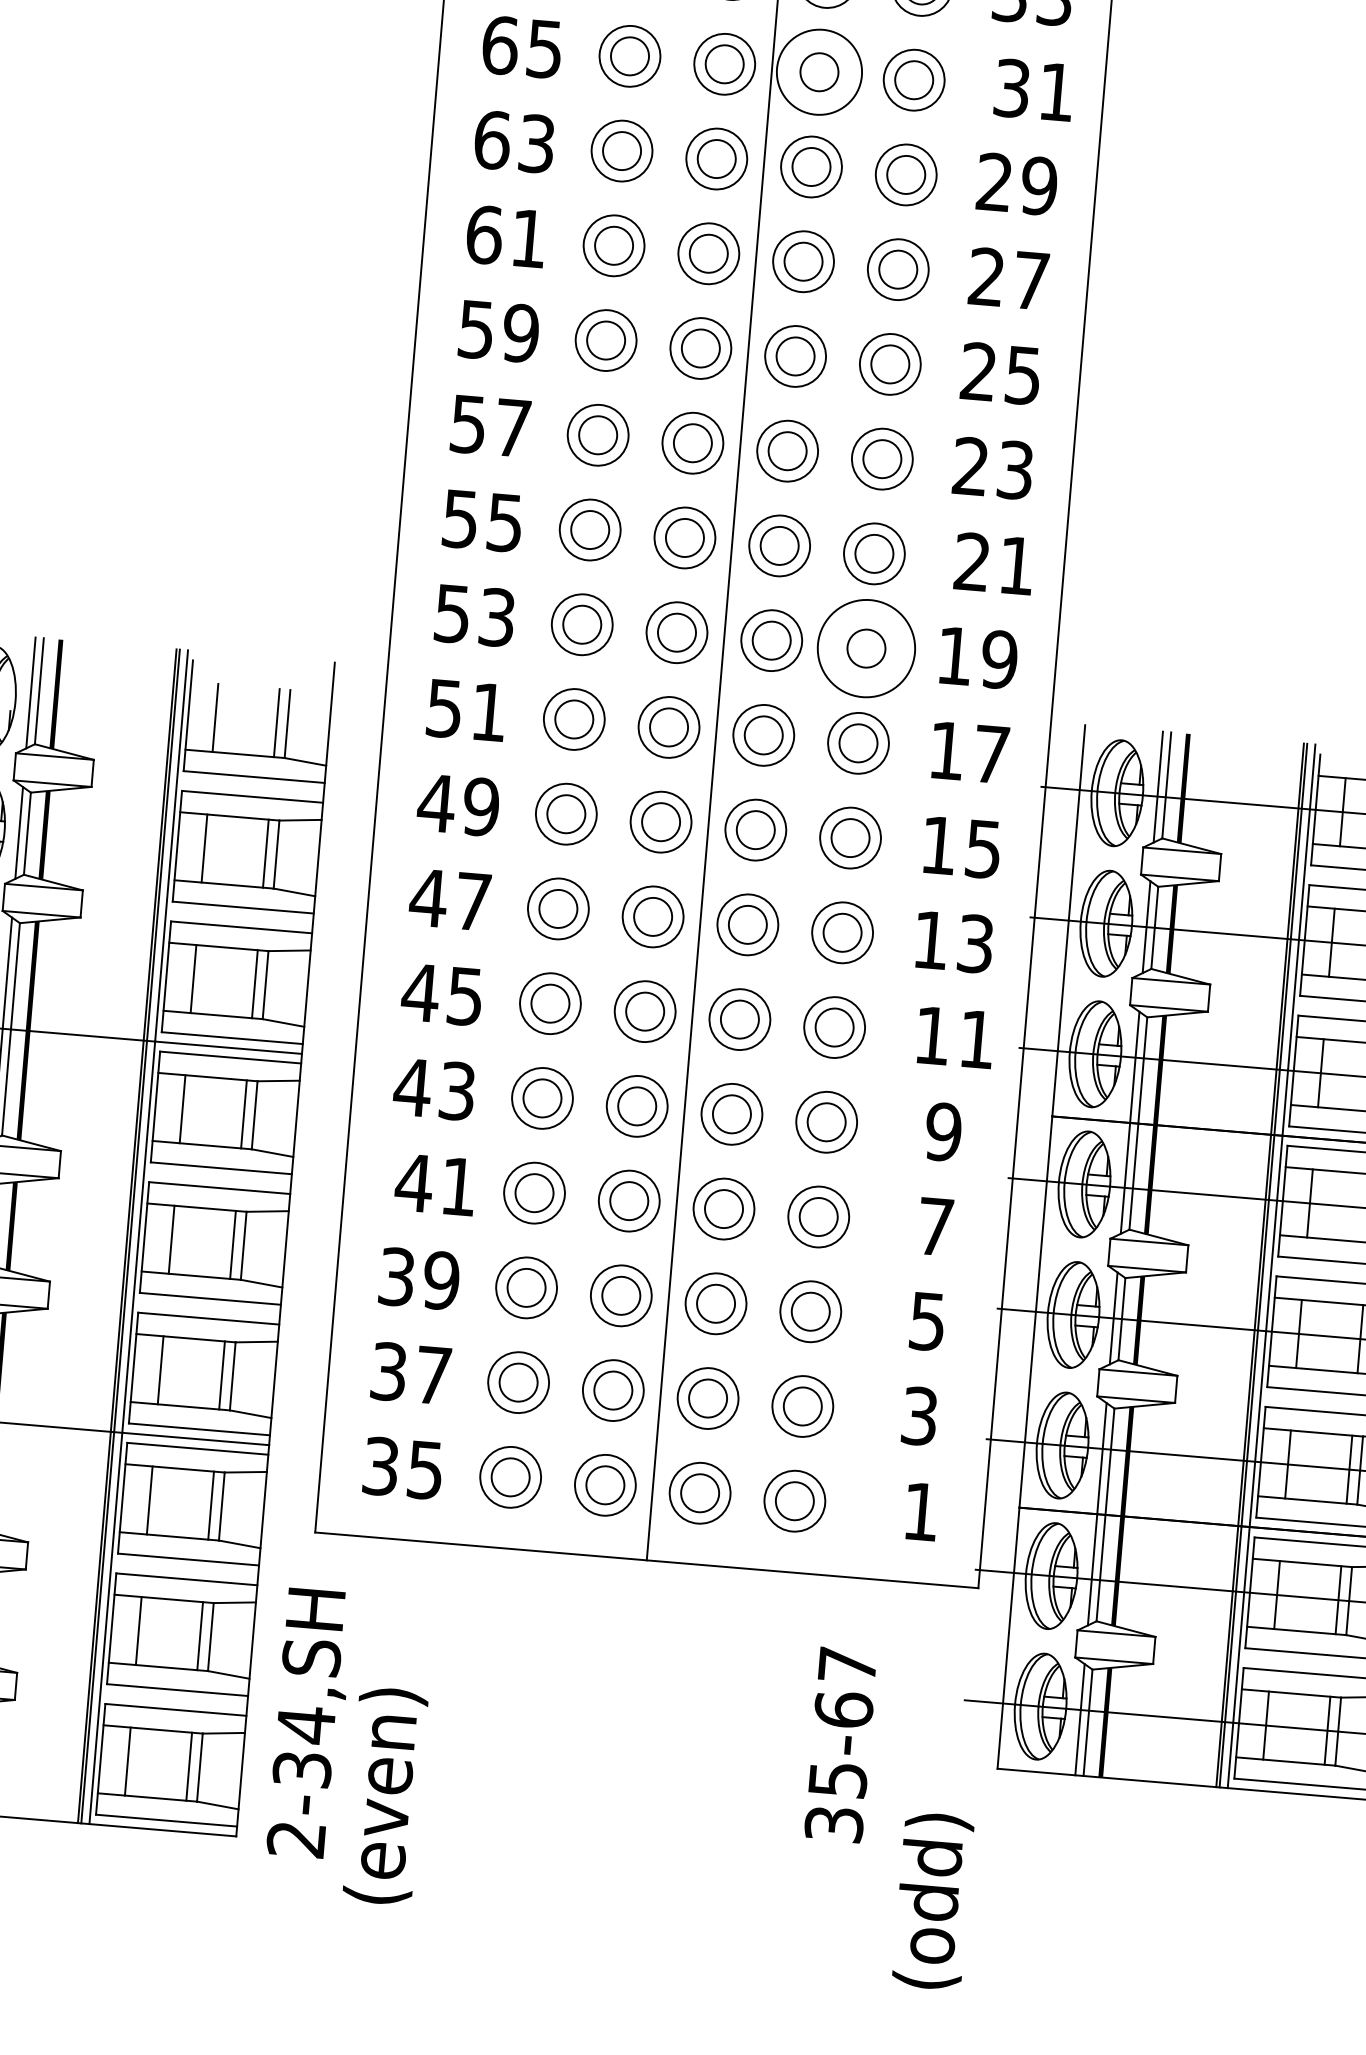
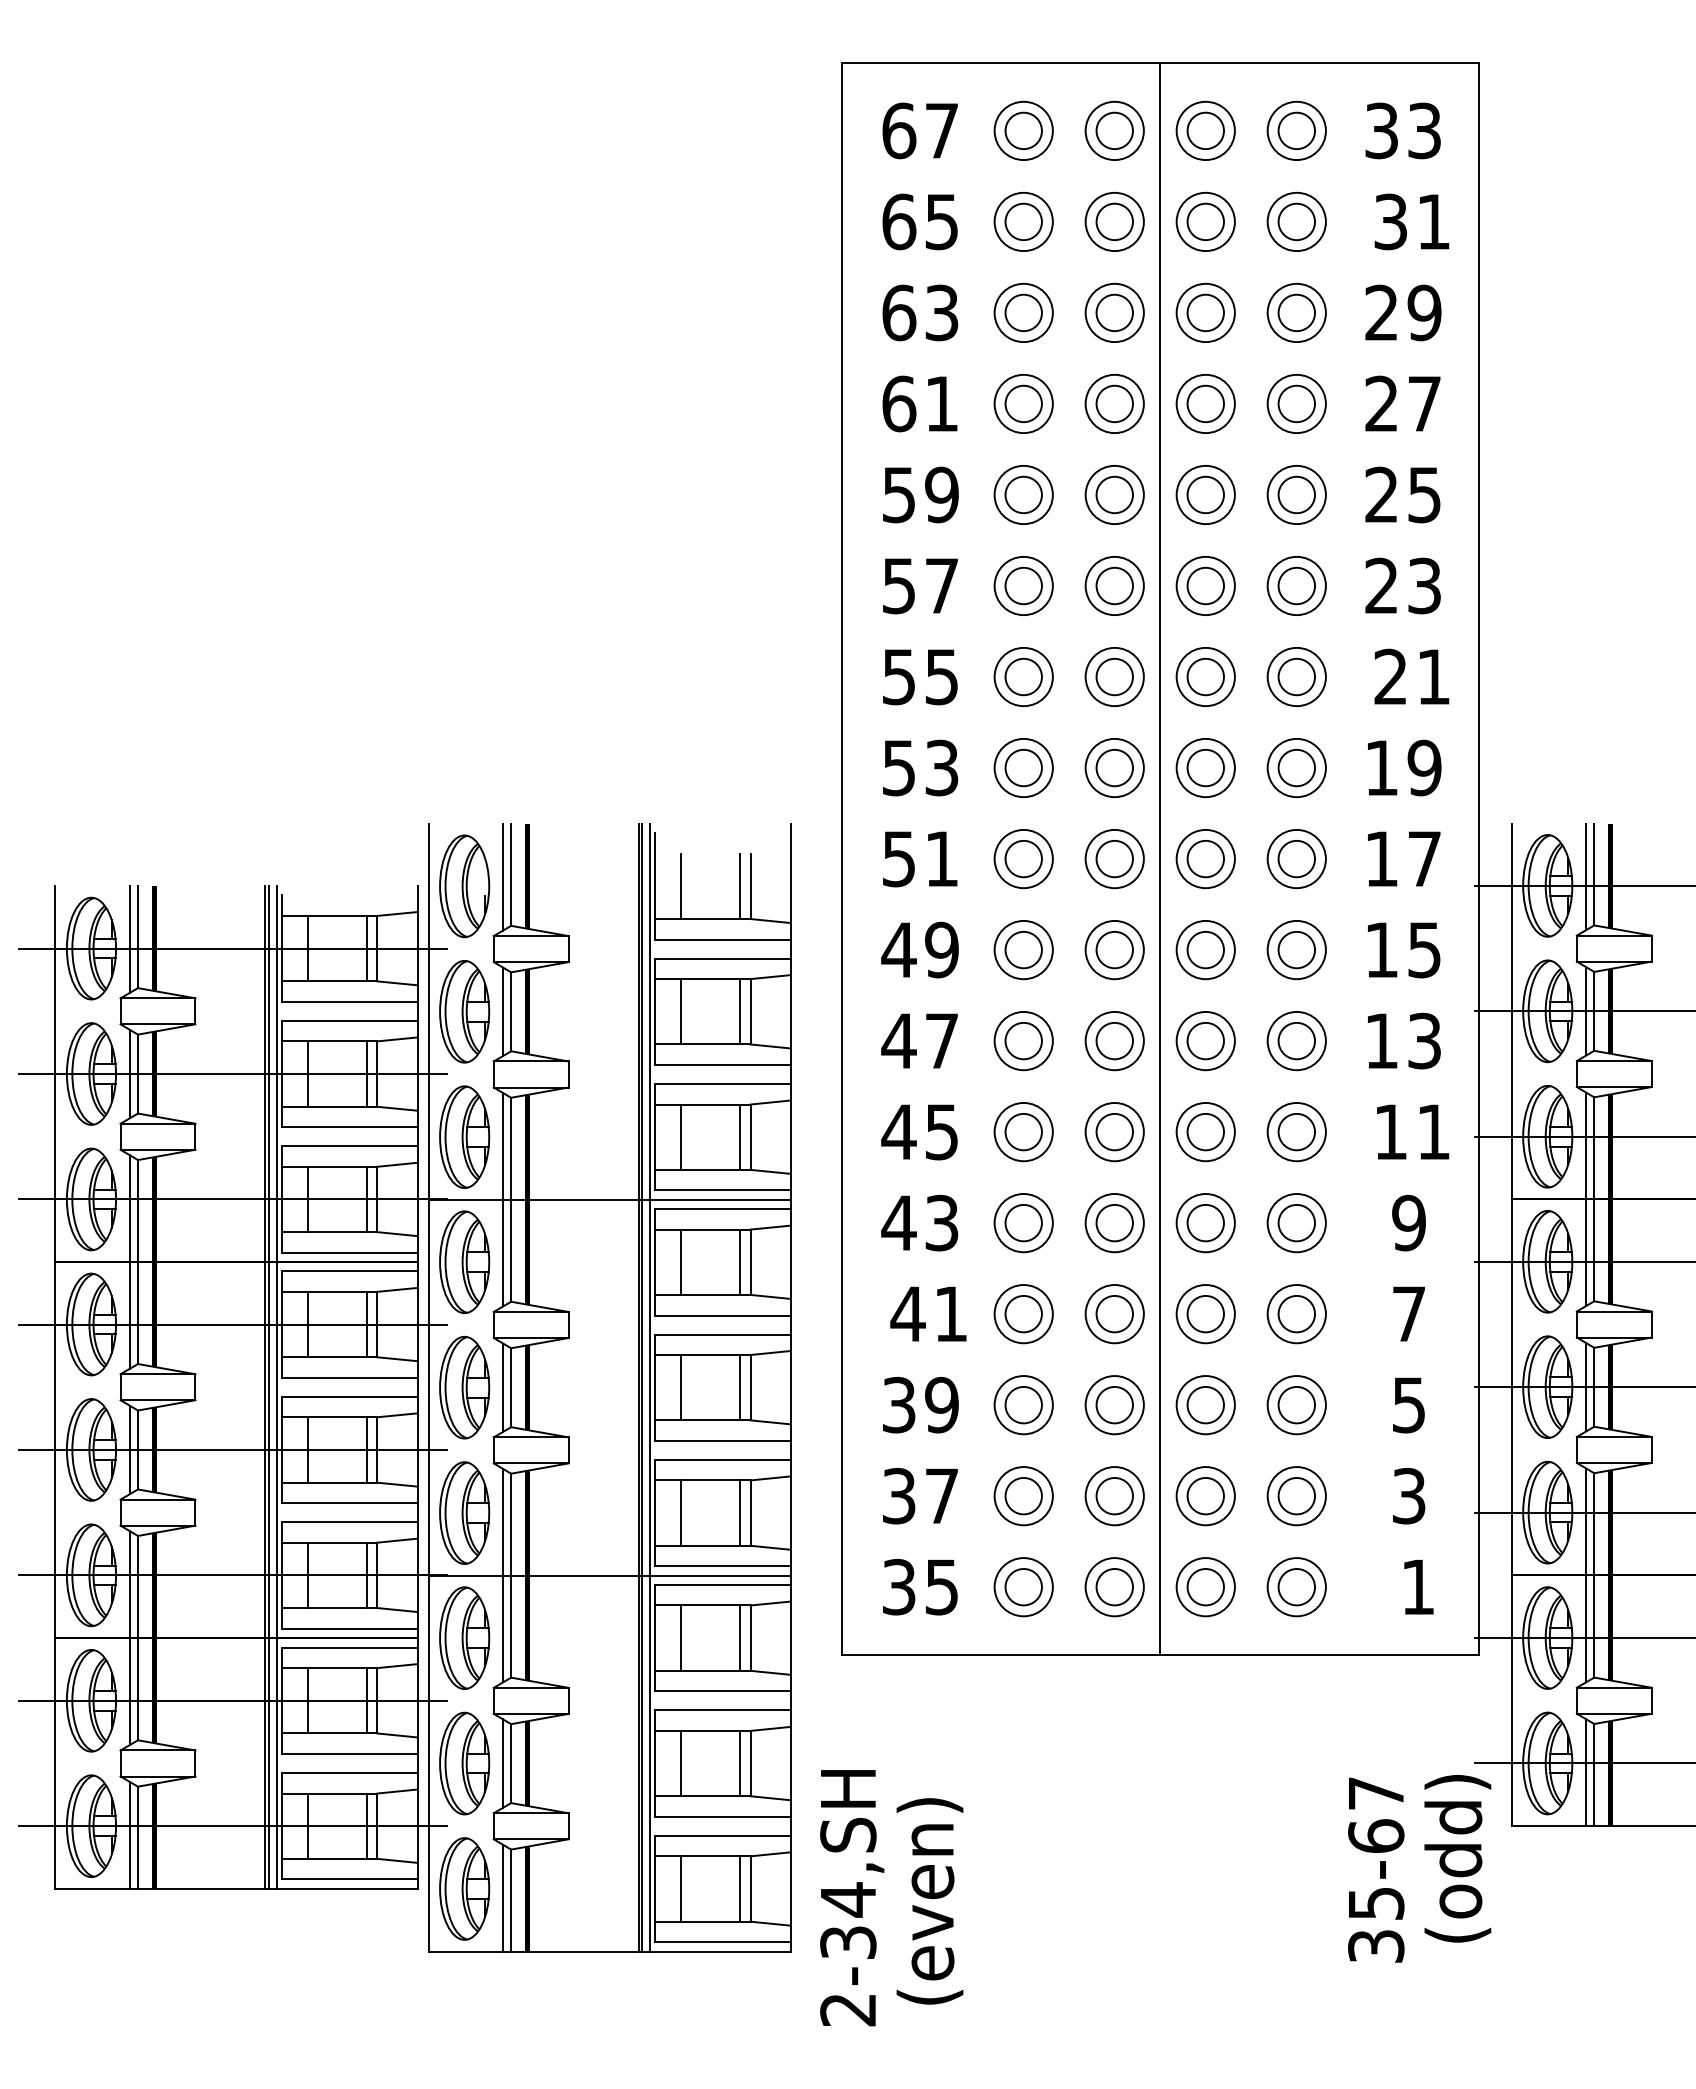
circle: (819, 71) -> (1205, 221), size x0.71
circle: (866, 648) -> (1296, 767), size x0.62
text: (310, 1723) -> (852, 1898), moved
text: (841, 1744) -> (1376, 1869), moved
text: (932, 1900) -> (1457, 1858), moved

